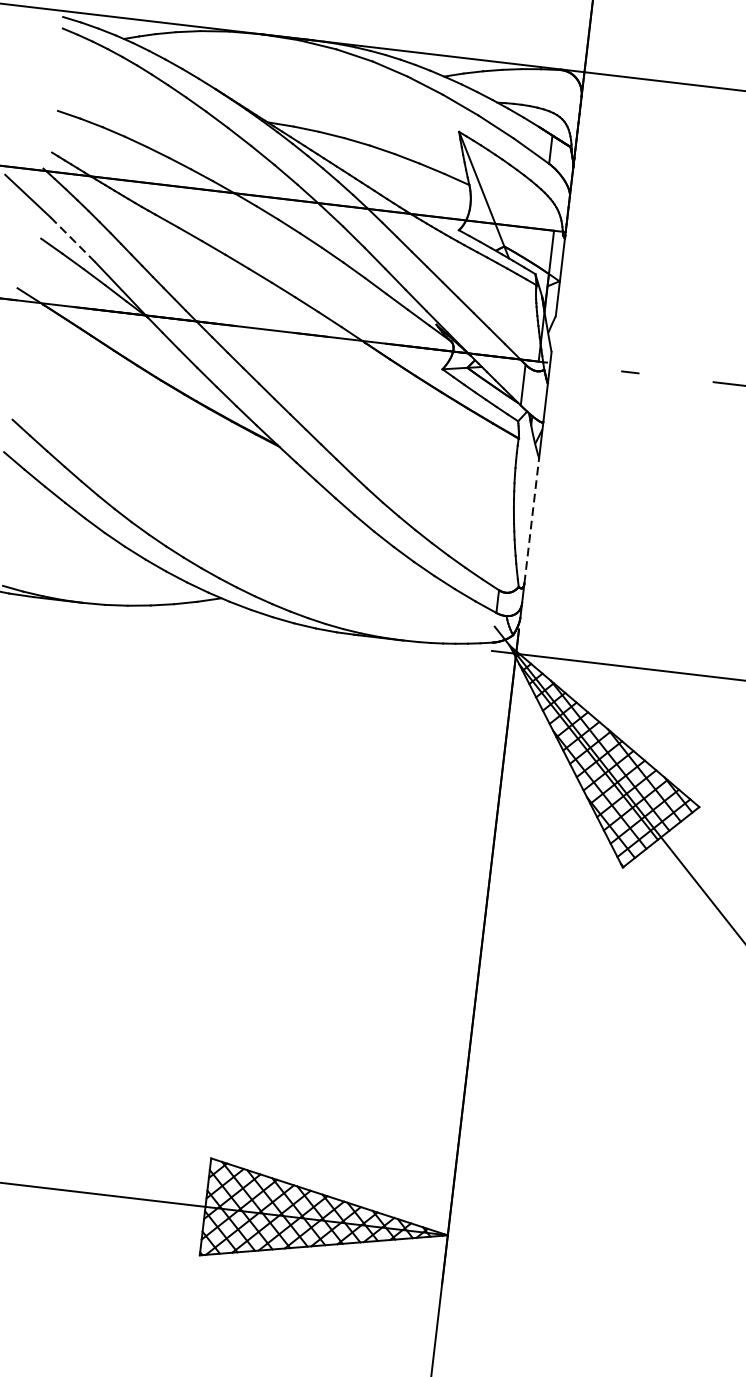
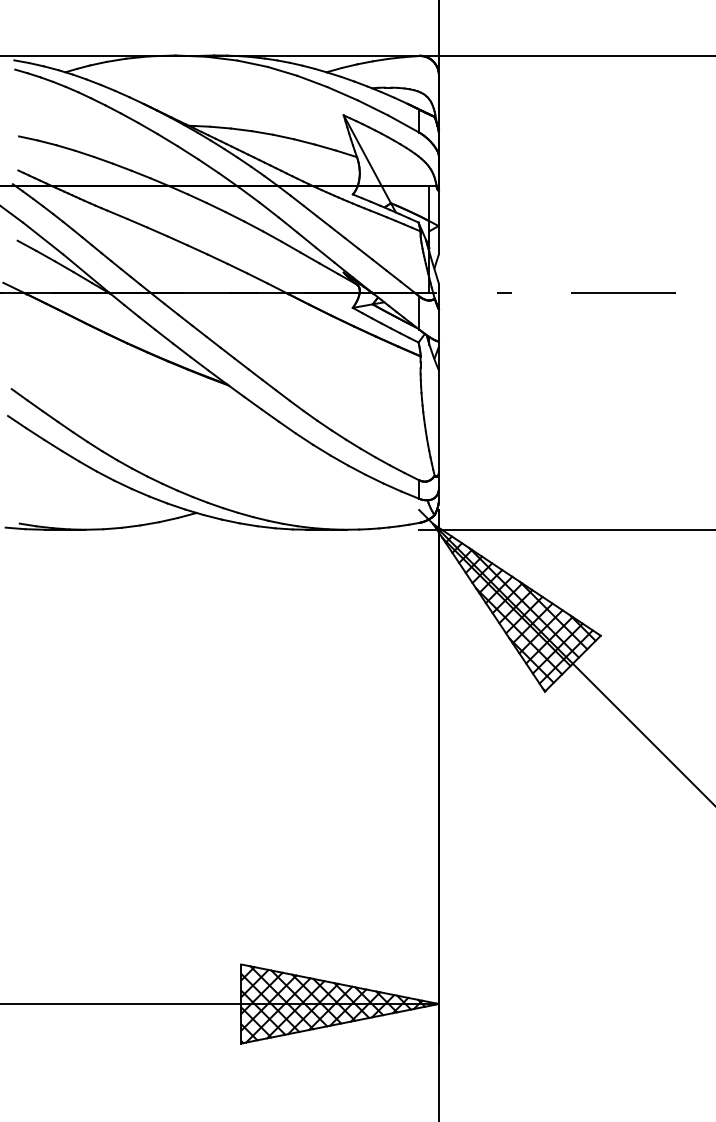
line: (73, 239) -> (43, 238), dashed -> solid
line: (531, 519) -> (438, 420), dashed -> solid

